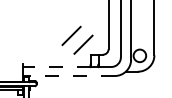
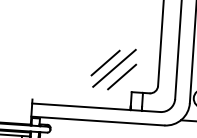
line: (77, 38) -> (113, 67), added
line: (57, 67) -> (82, 107), dashed -> solid
line: (68, 76) -> (97, 121), dashed -> solid

